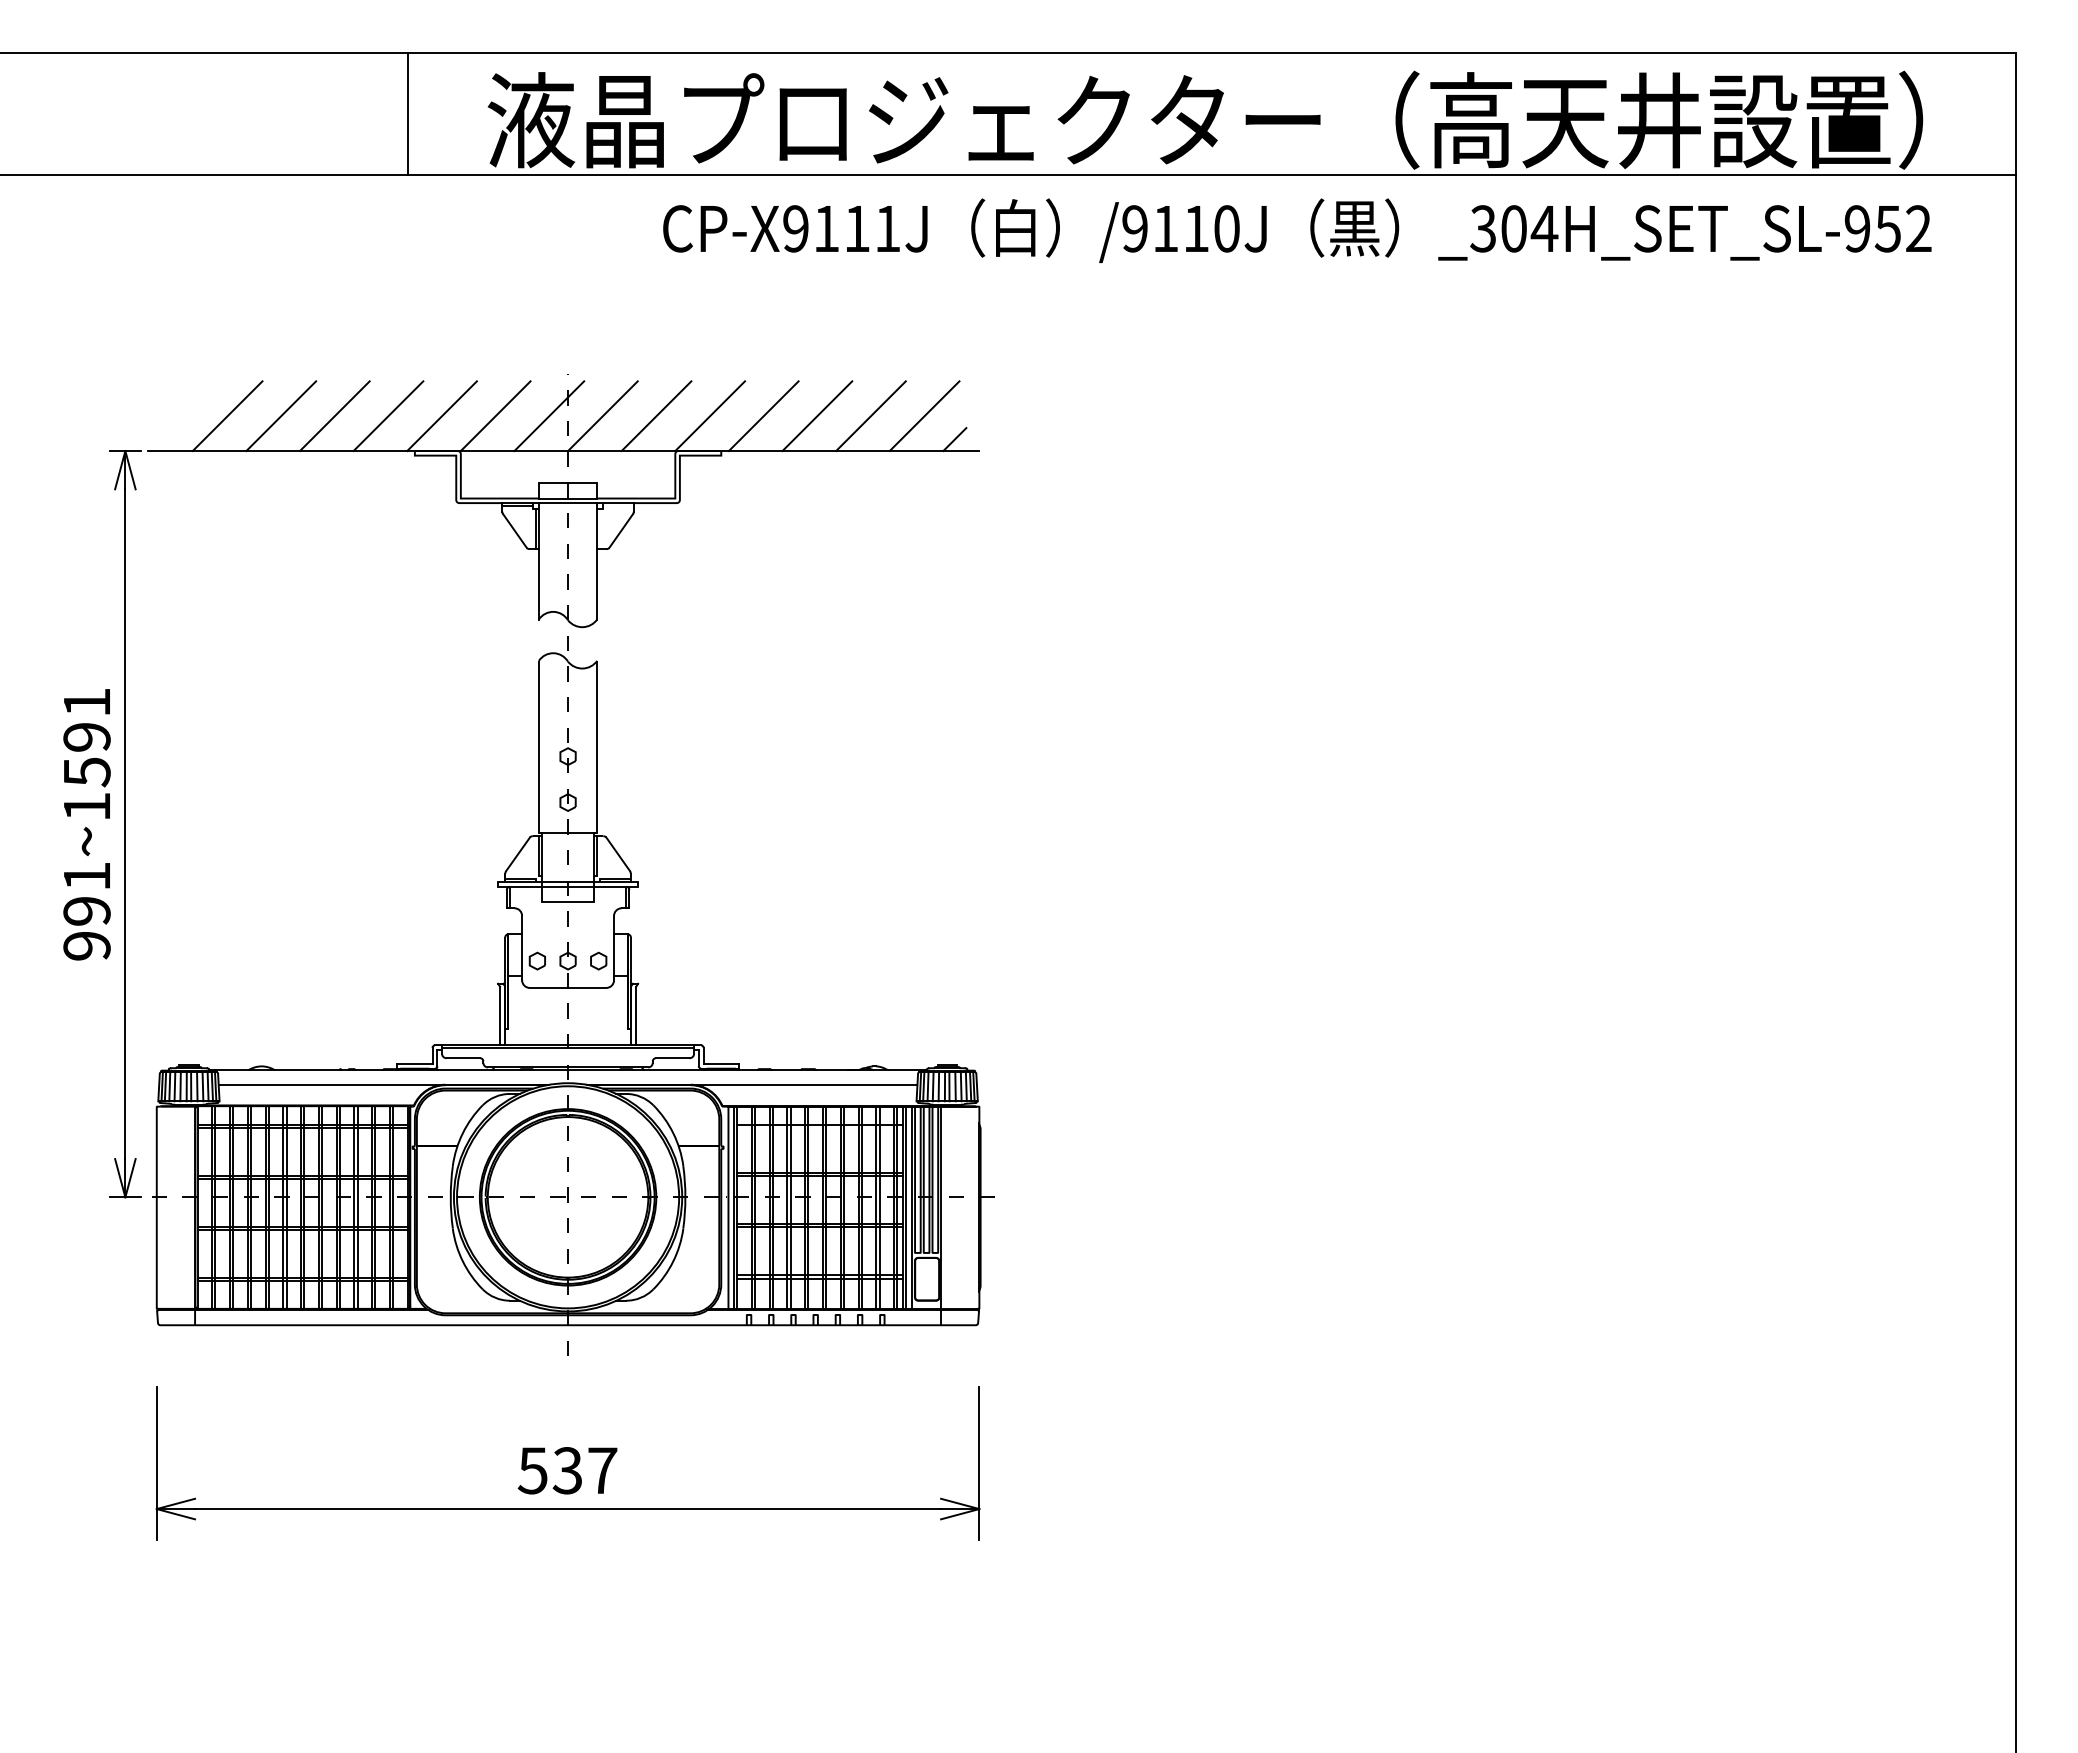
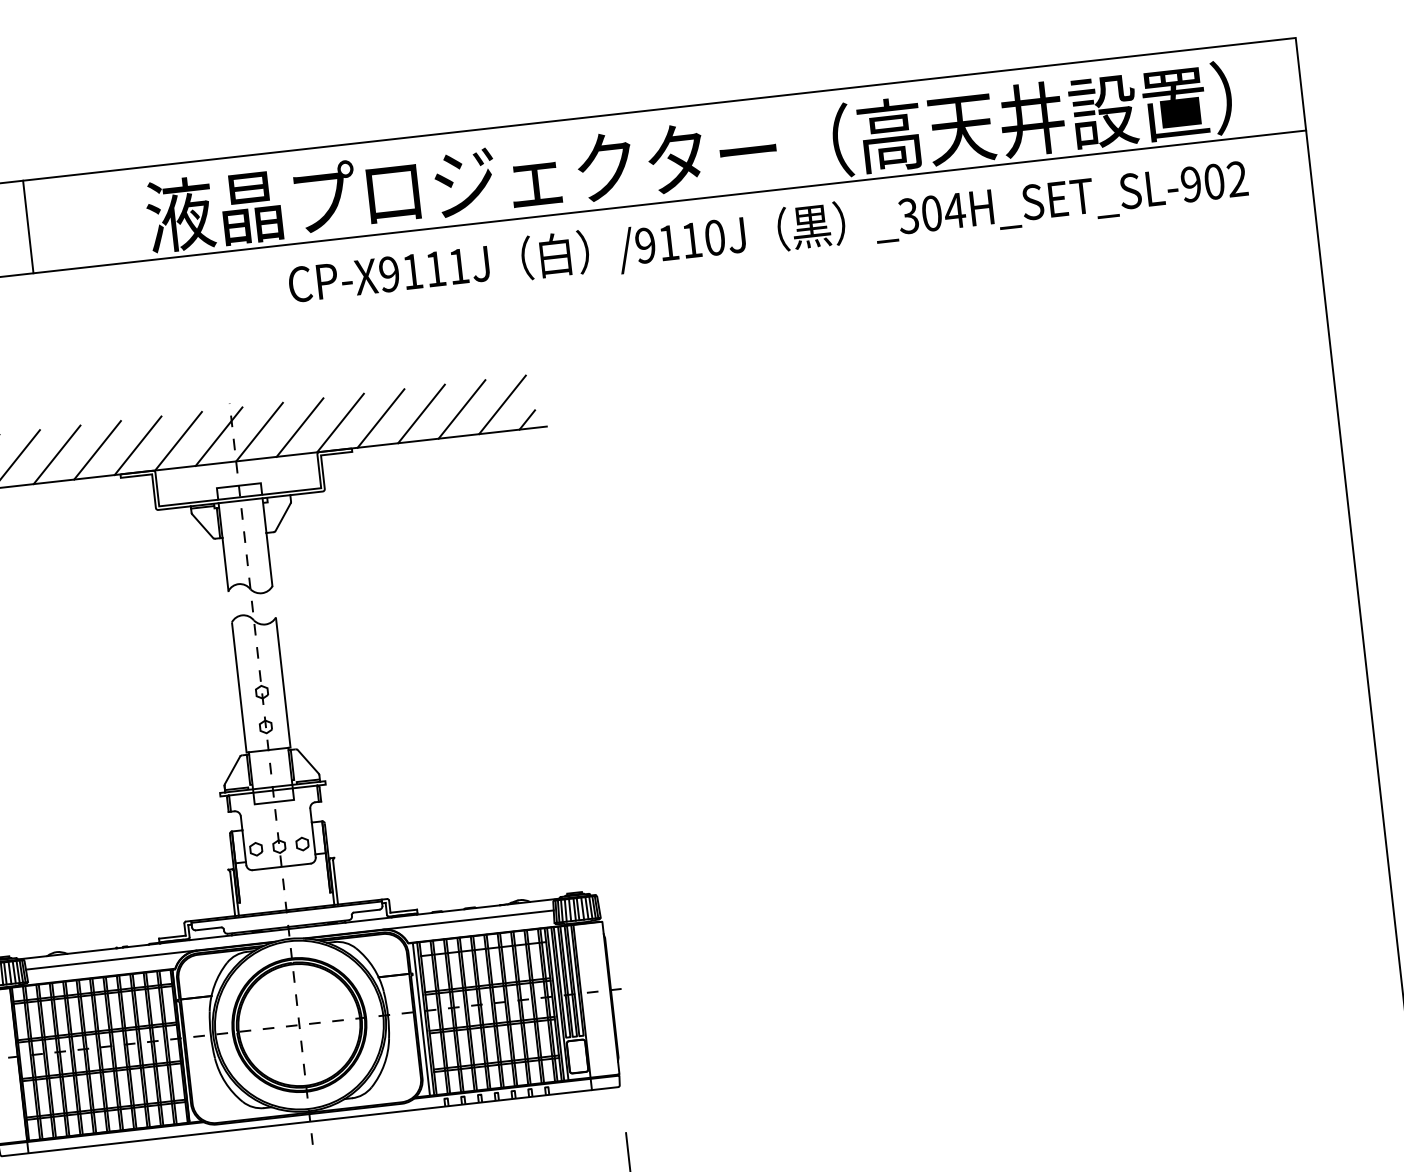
line: (407, 113) -> (28, 226), moved
text: (1887, 228) -> (1213, 181), _304H_SET_SL-952 -> _304H_SET_SL-902

